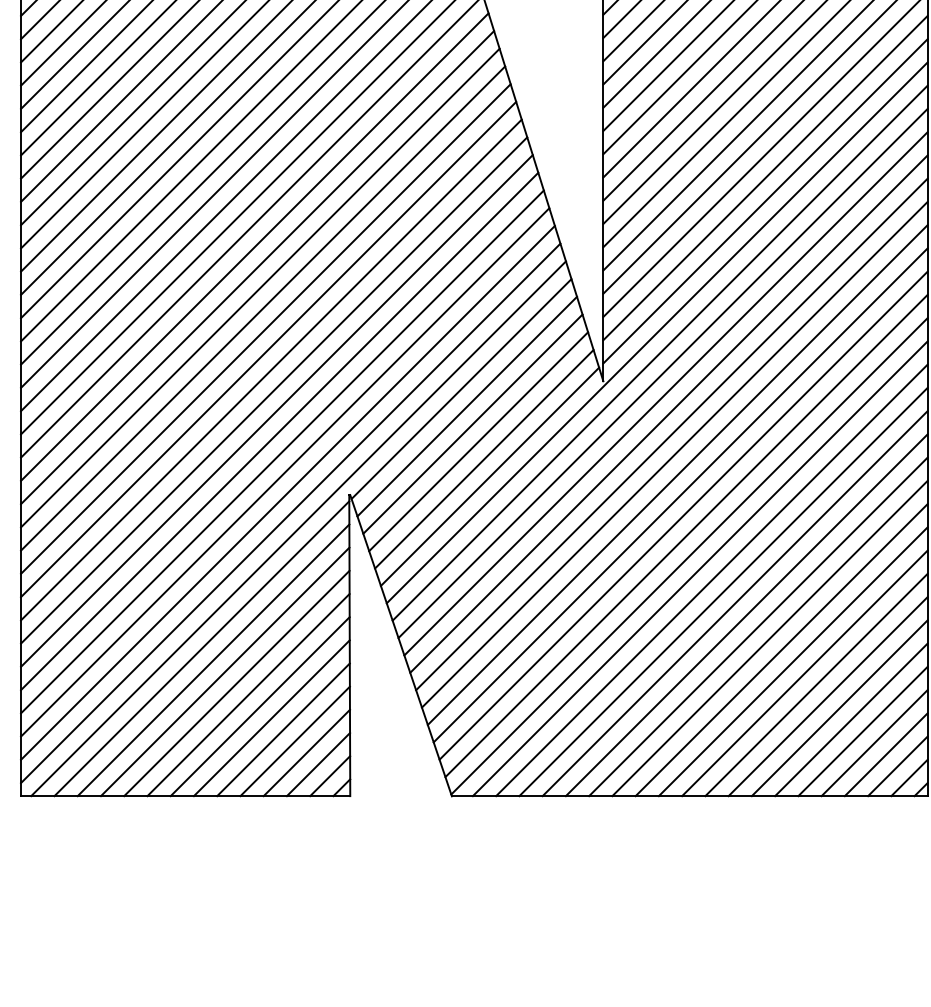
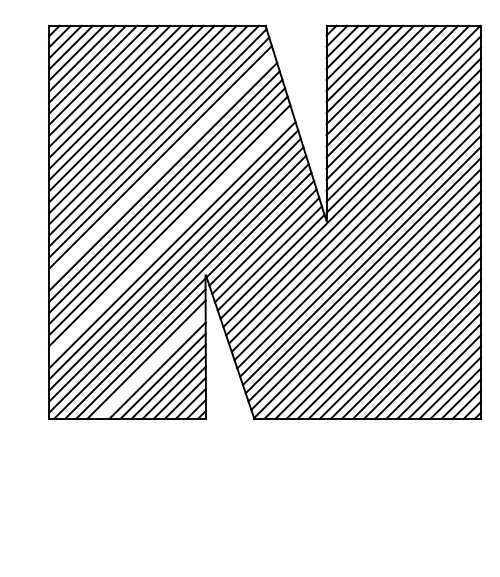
line: (256, 266) -> (161, 166), removed
line: (275, 411) -> (170, 235), removed
line: (235, 681) -> (151, 364), removed

